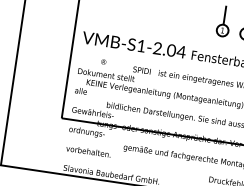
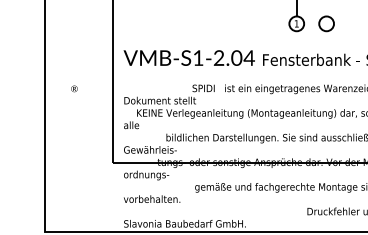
text: (103, 61) -> (74, 88), moved

